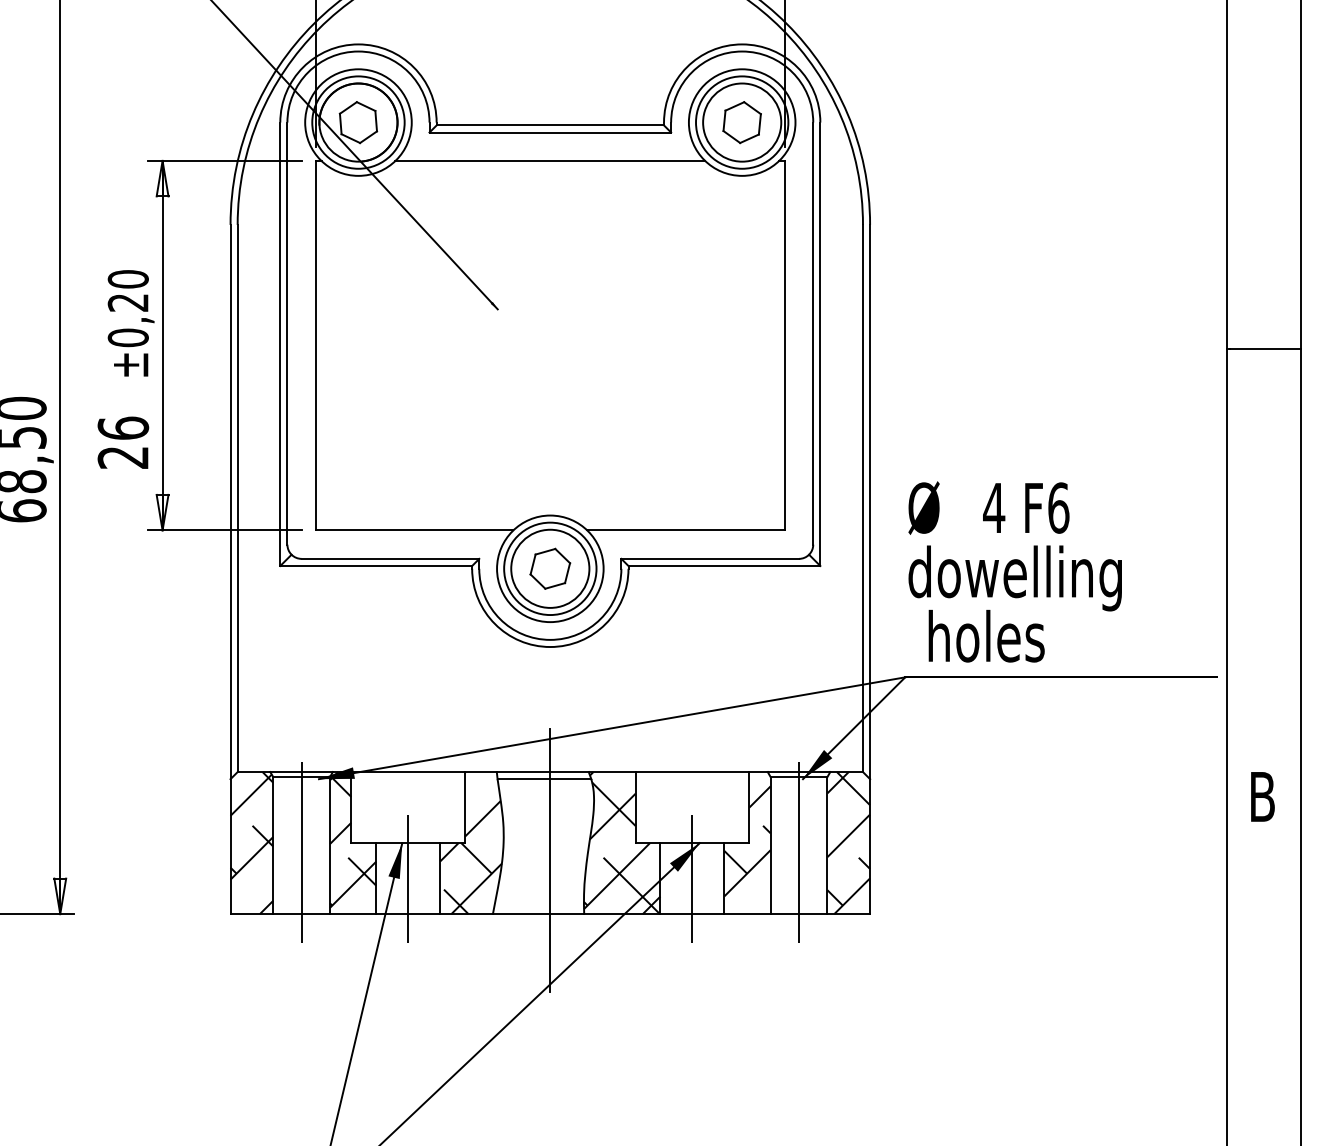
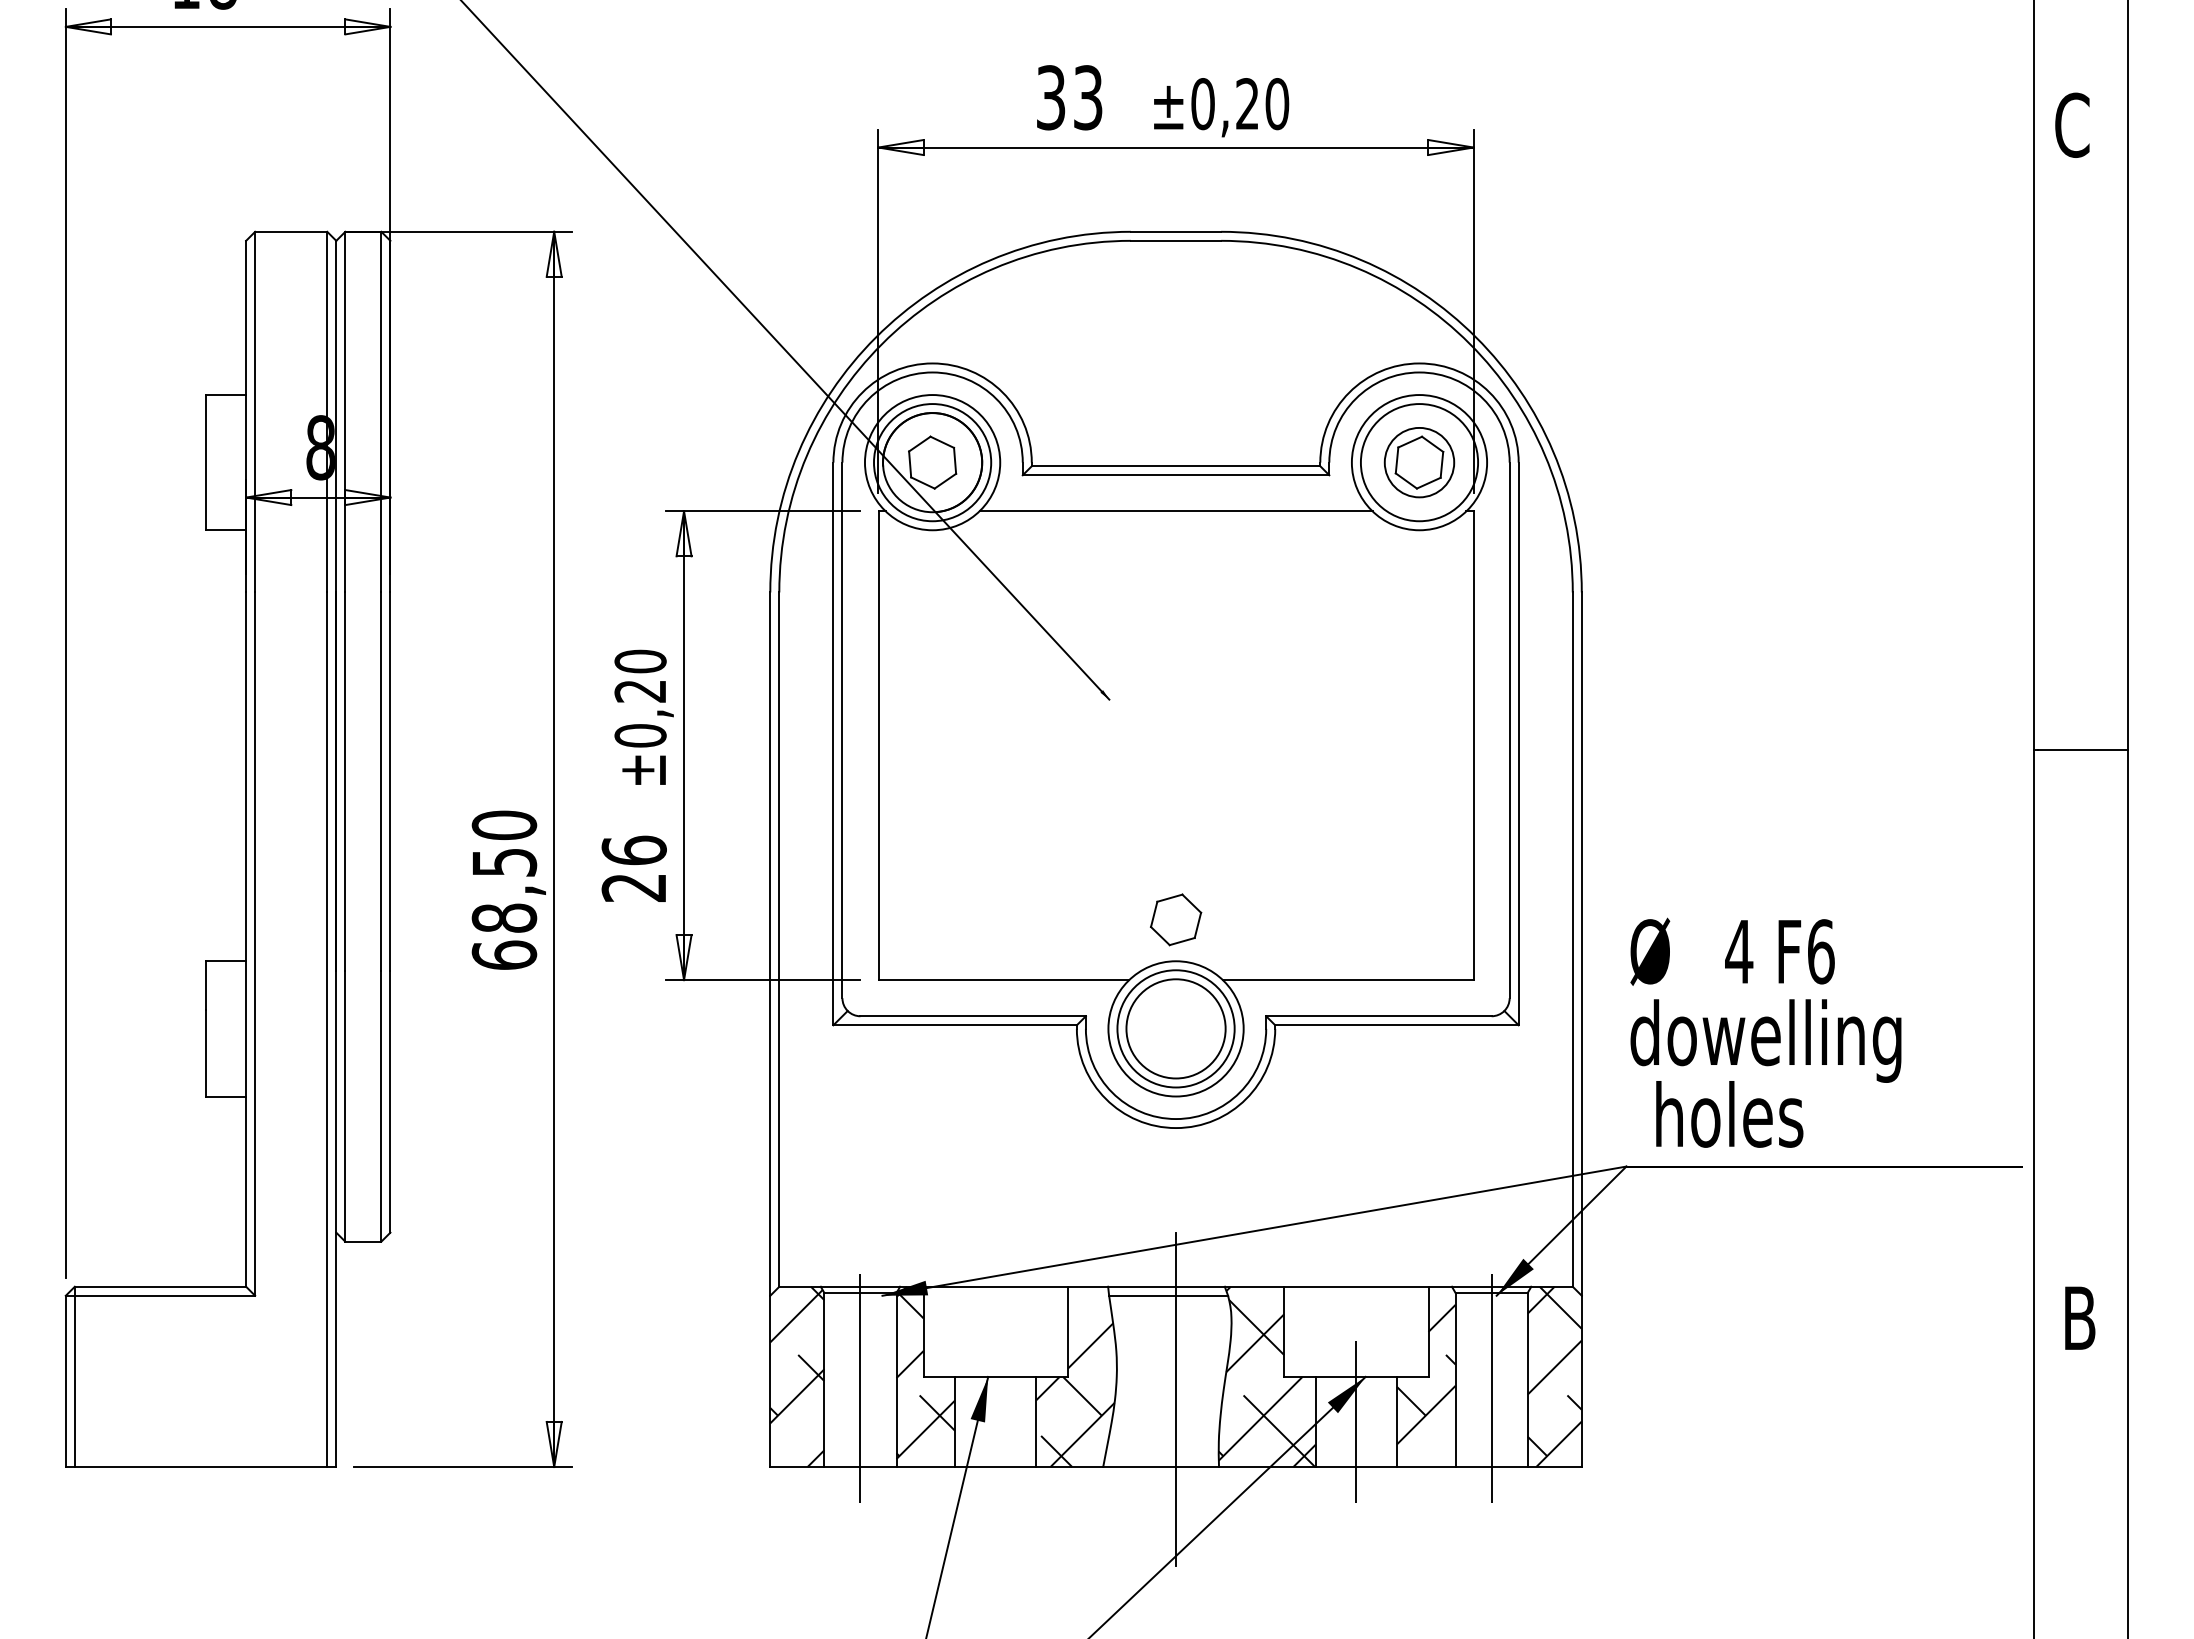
circle: (742, 122) -> (1419, 462), size x0.7
part: (550, 568) -> (1176, 919), moved
line: (408, 878) -> (995, 1421), removed

